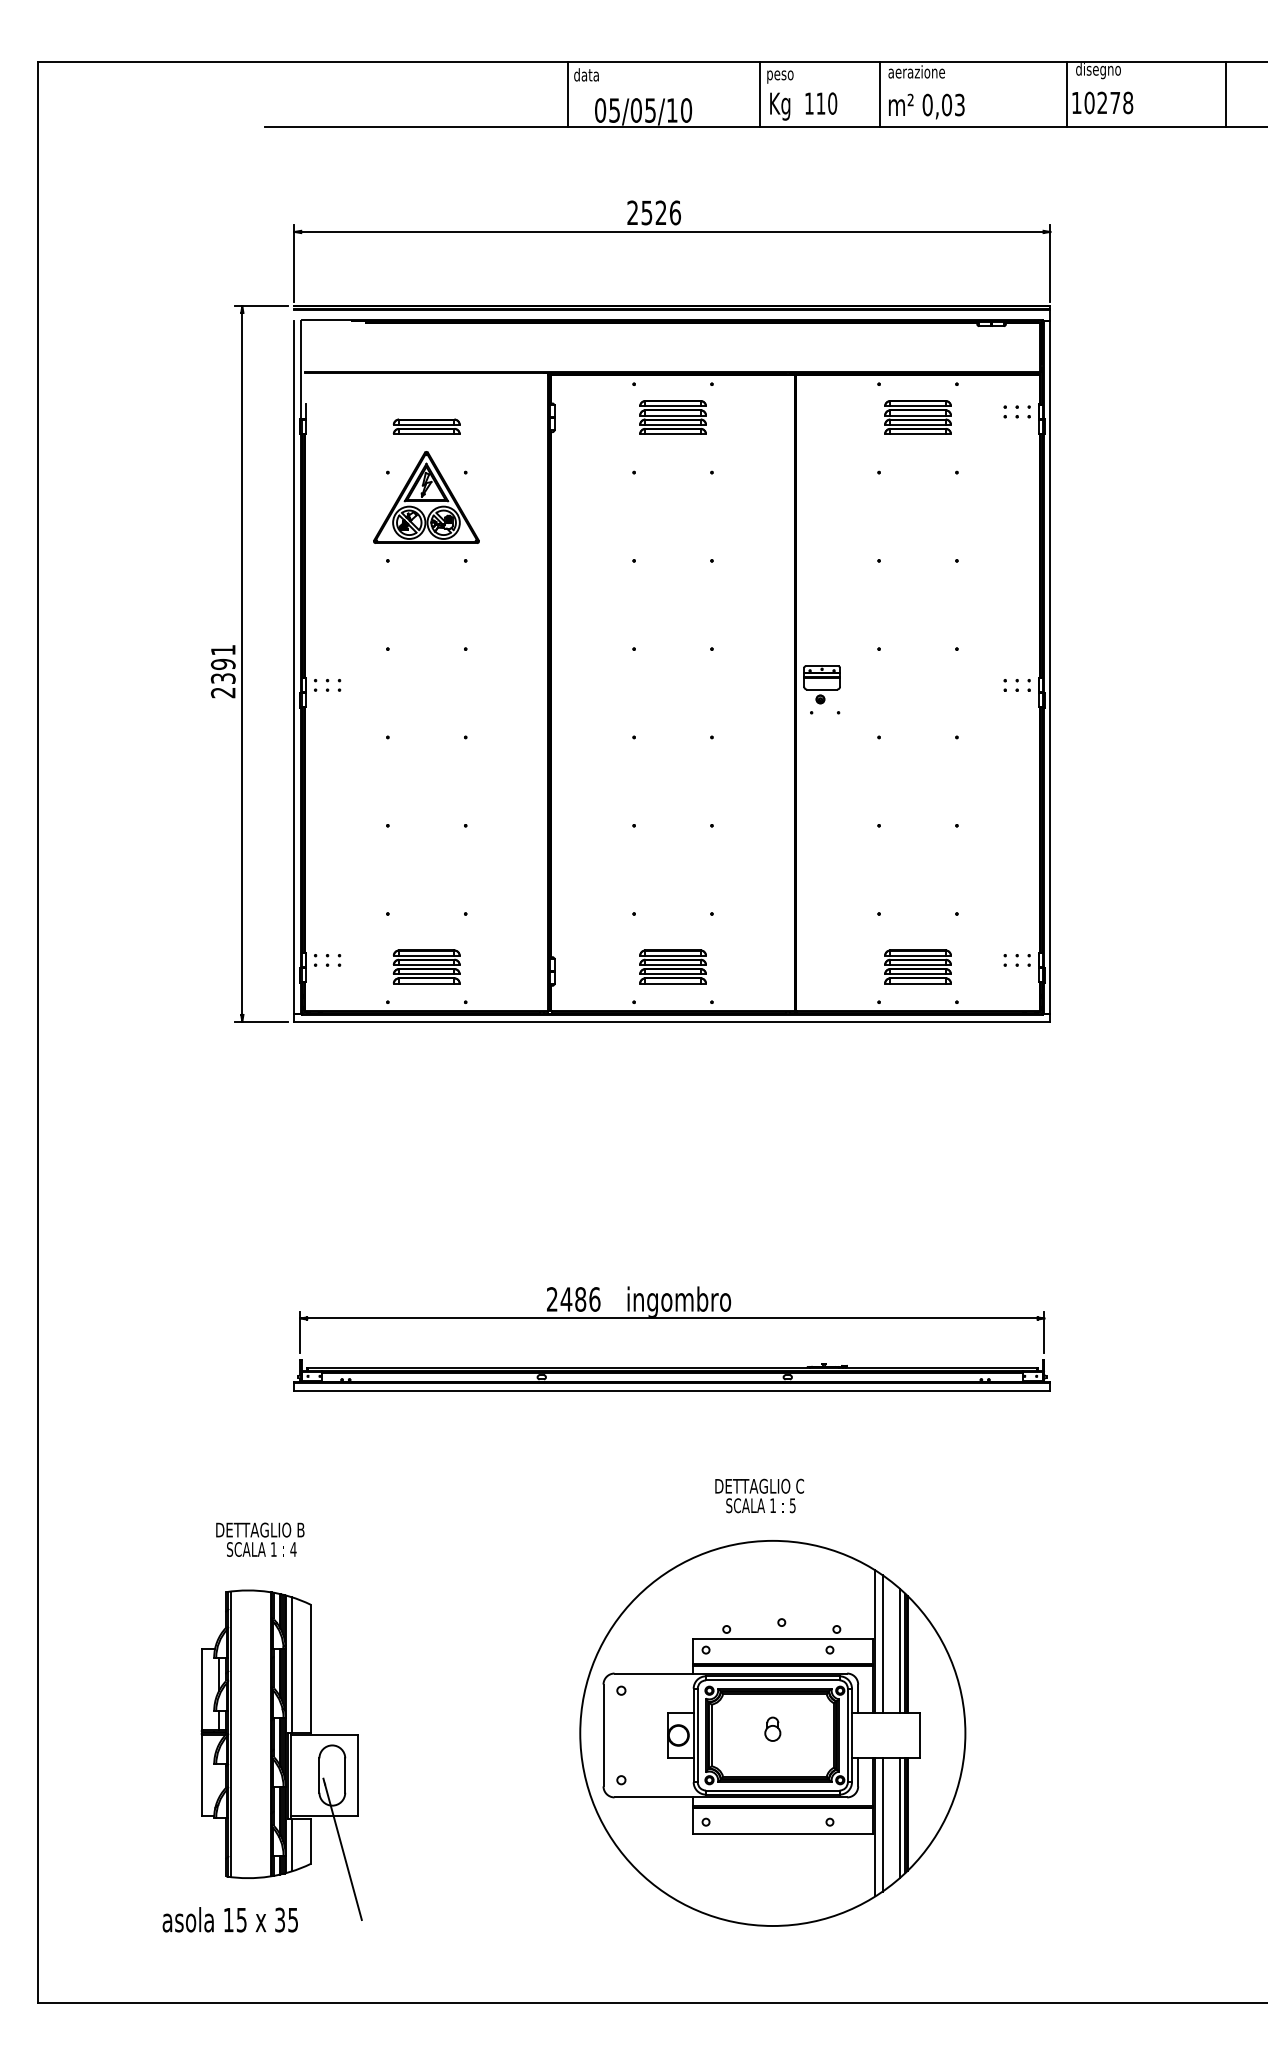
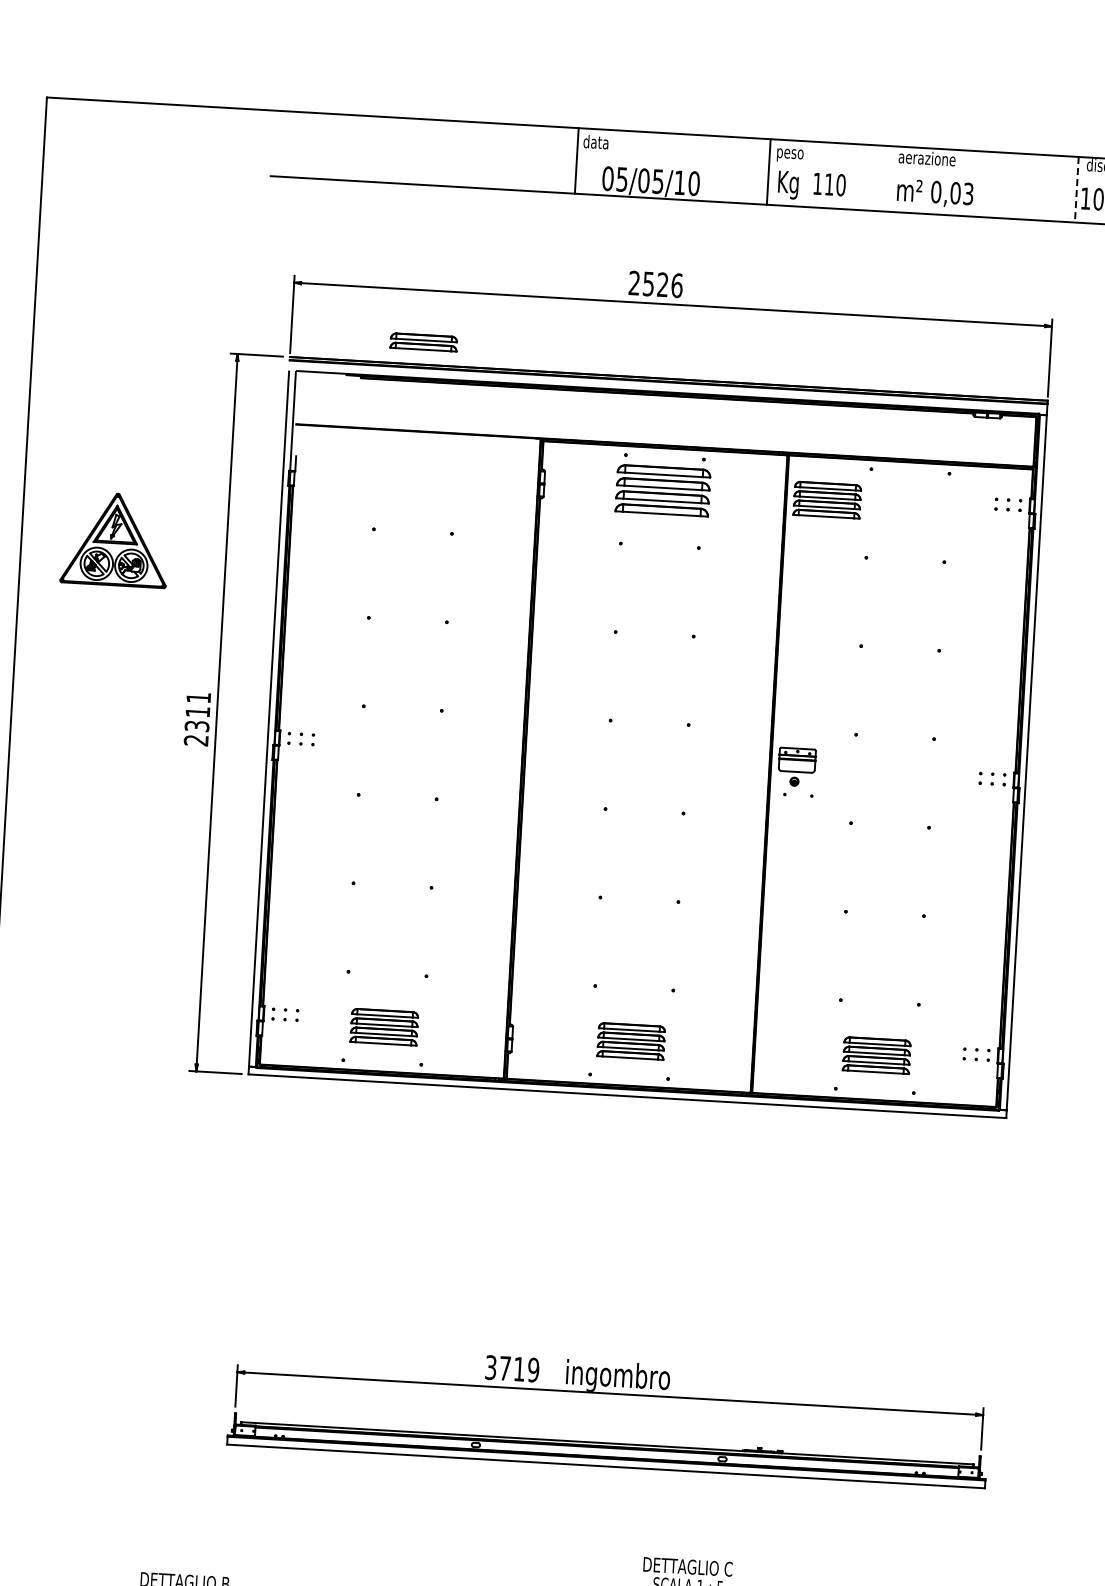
line: (879, 94) -> (888, 178), removed
line: (1067, 94) -> (1077, 189), solid -> dashed
part: (672, 417) -> (662, 490), size x1.4
part: (917, 417) -> (826, 500), moved
part: (426, 426) -> (423, 342), moved
part: (426, 497) -> (115, 539), moved
text: (222, 664) -> (197, 712), 2391 -> 2311
text: (573, 1299) -> (512, 1368), 2486 -> 3719

